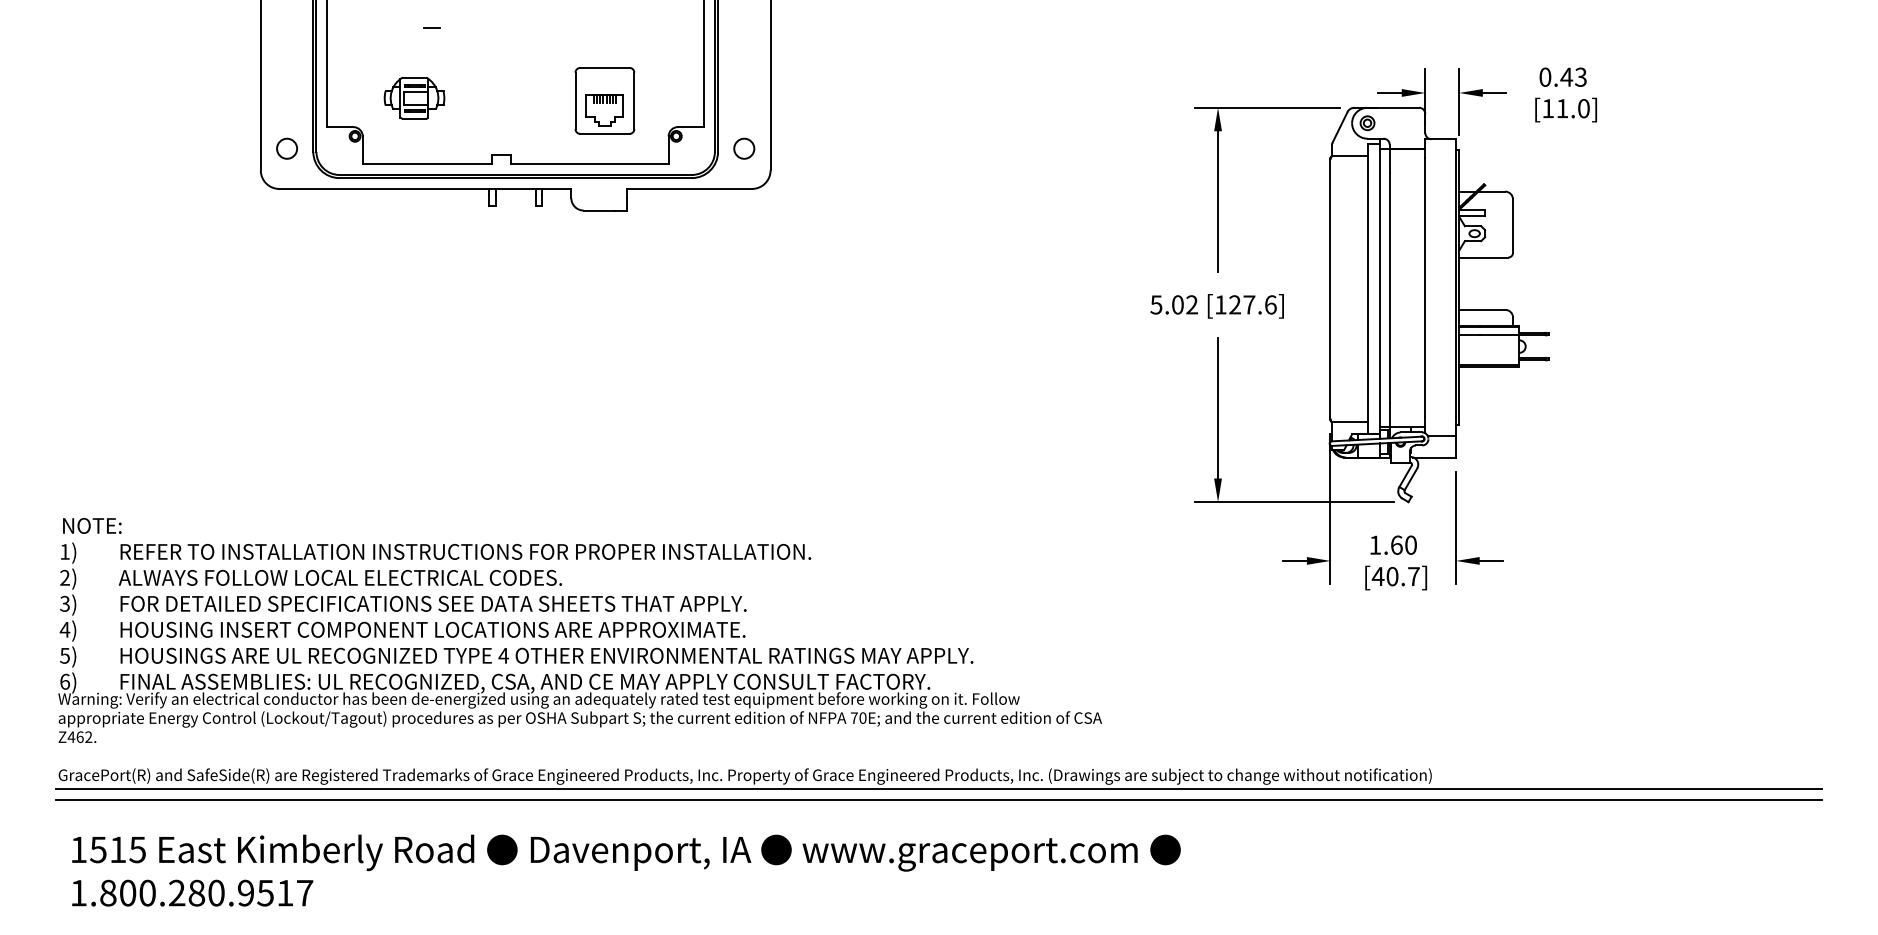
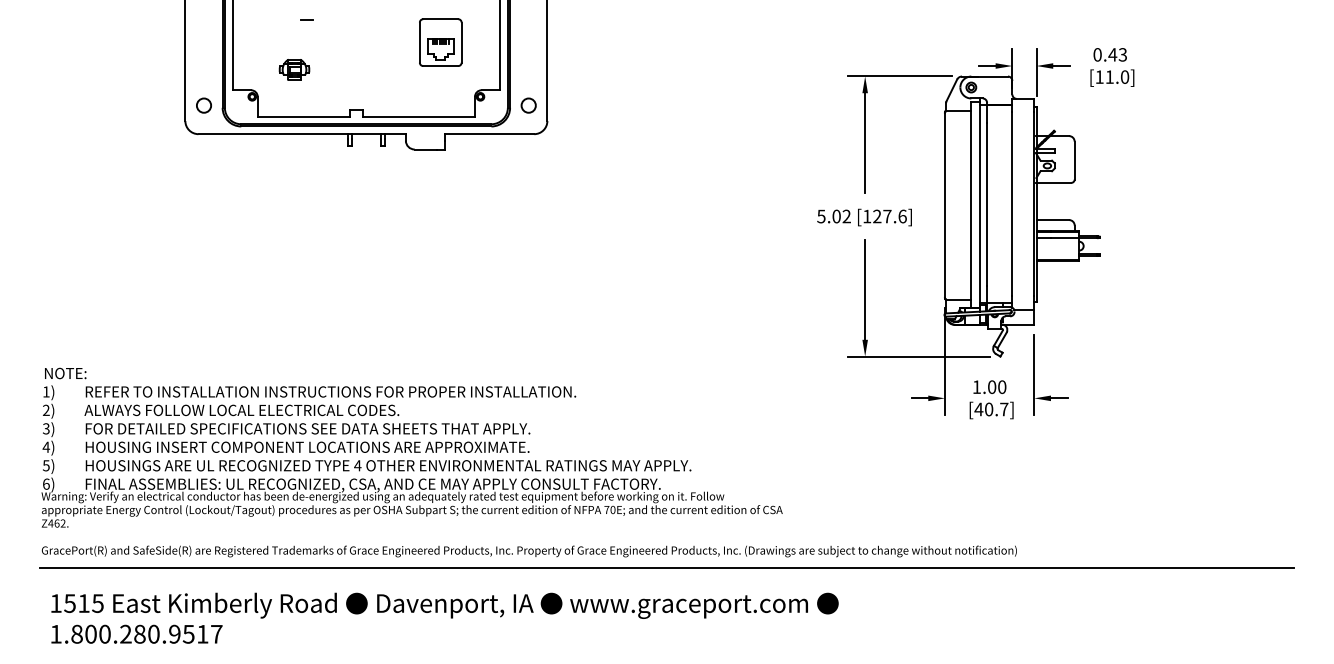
part: (414, 97) -> (294, 69), size x0.7
part: (604, 100) -> (440, 42), moved
text: (1397, 544) -> (992, 386), 1.60 -> 1.00
line: (938, 789) -> (666, 560), removed

